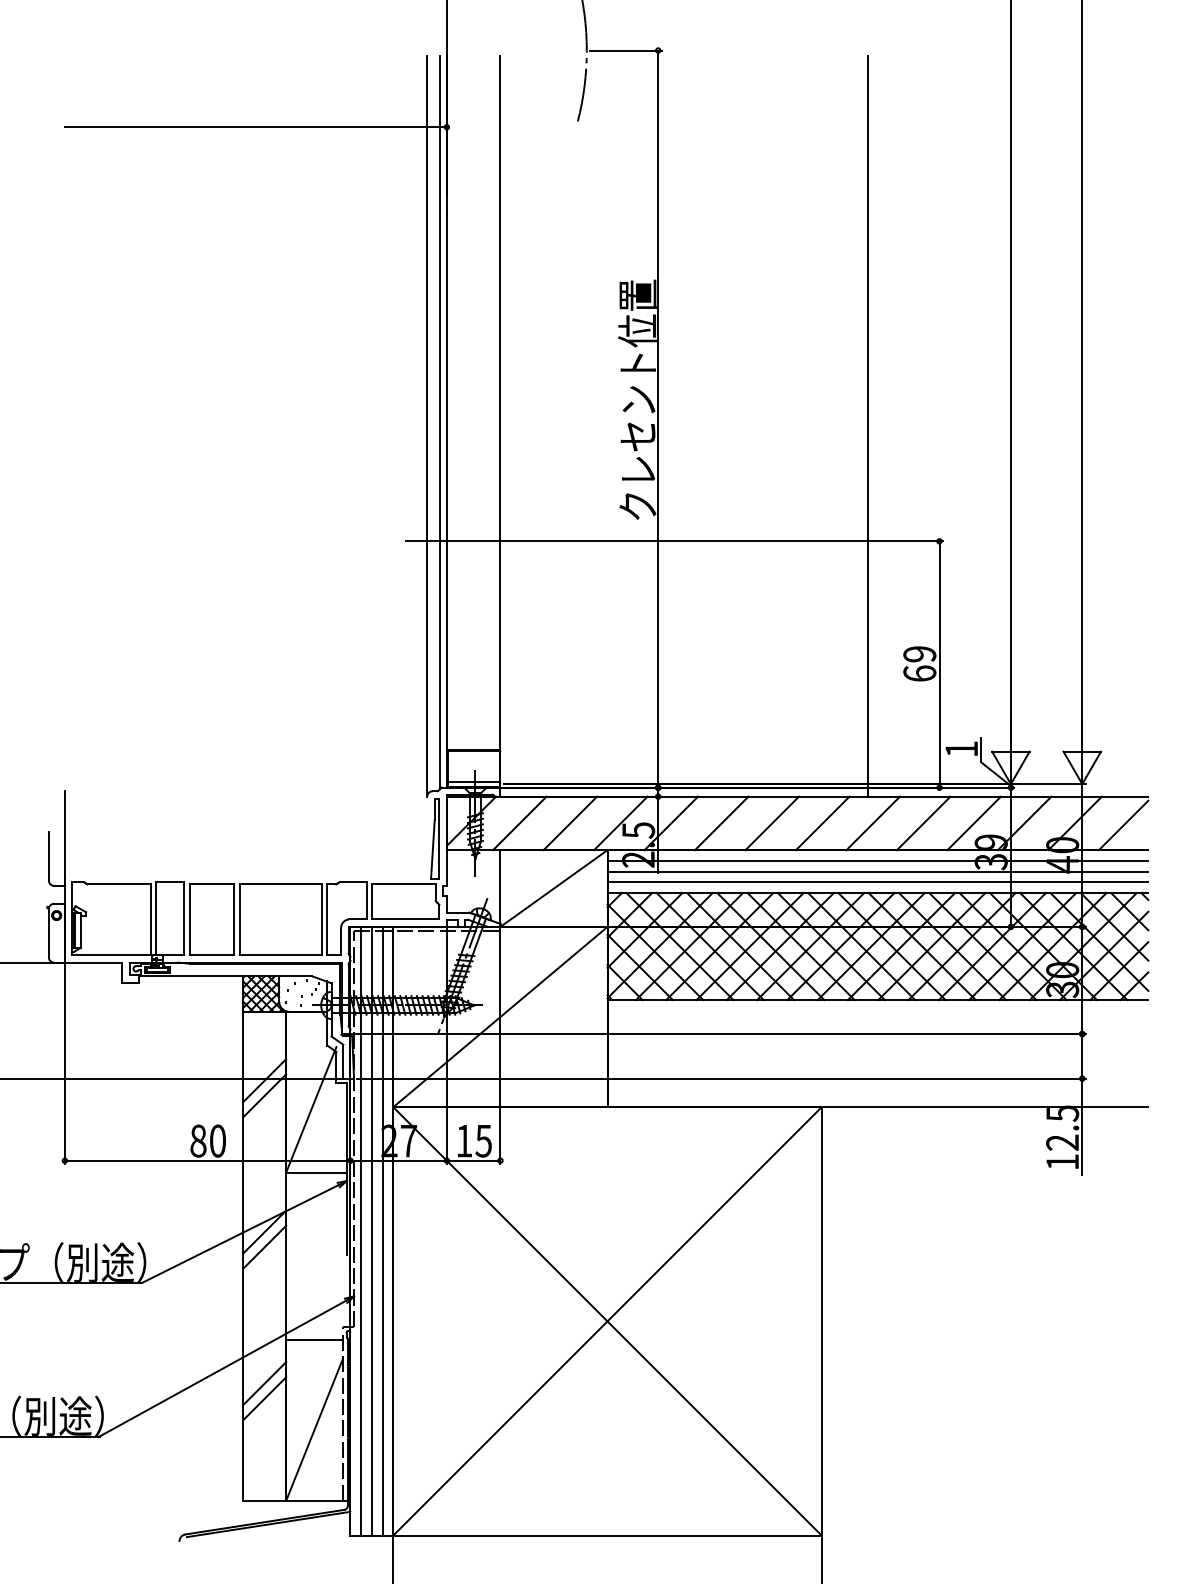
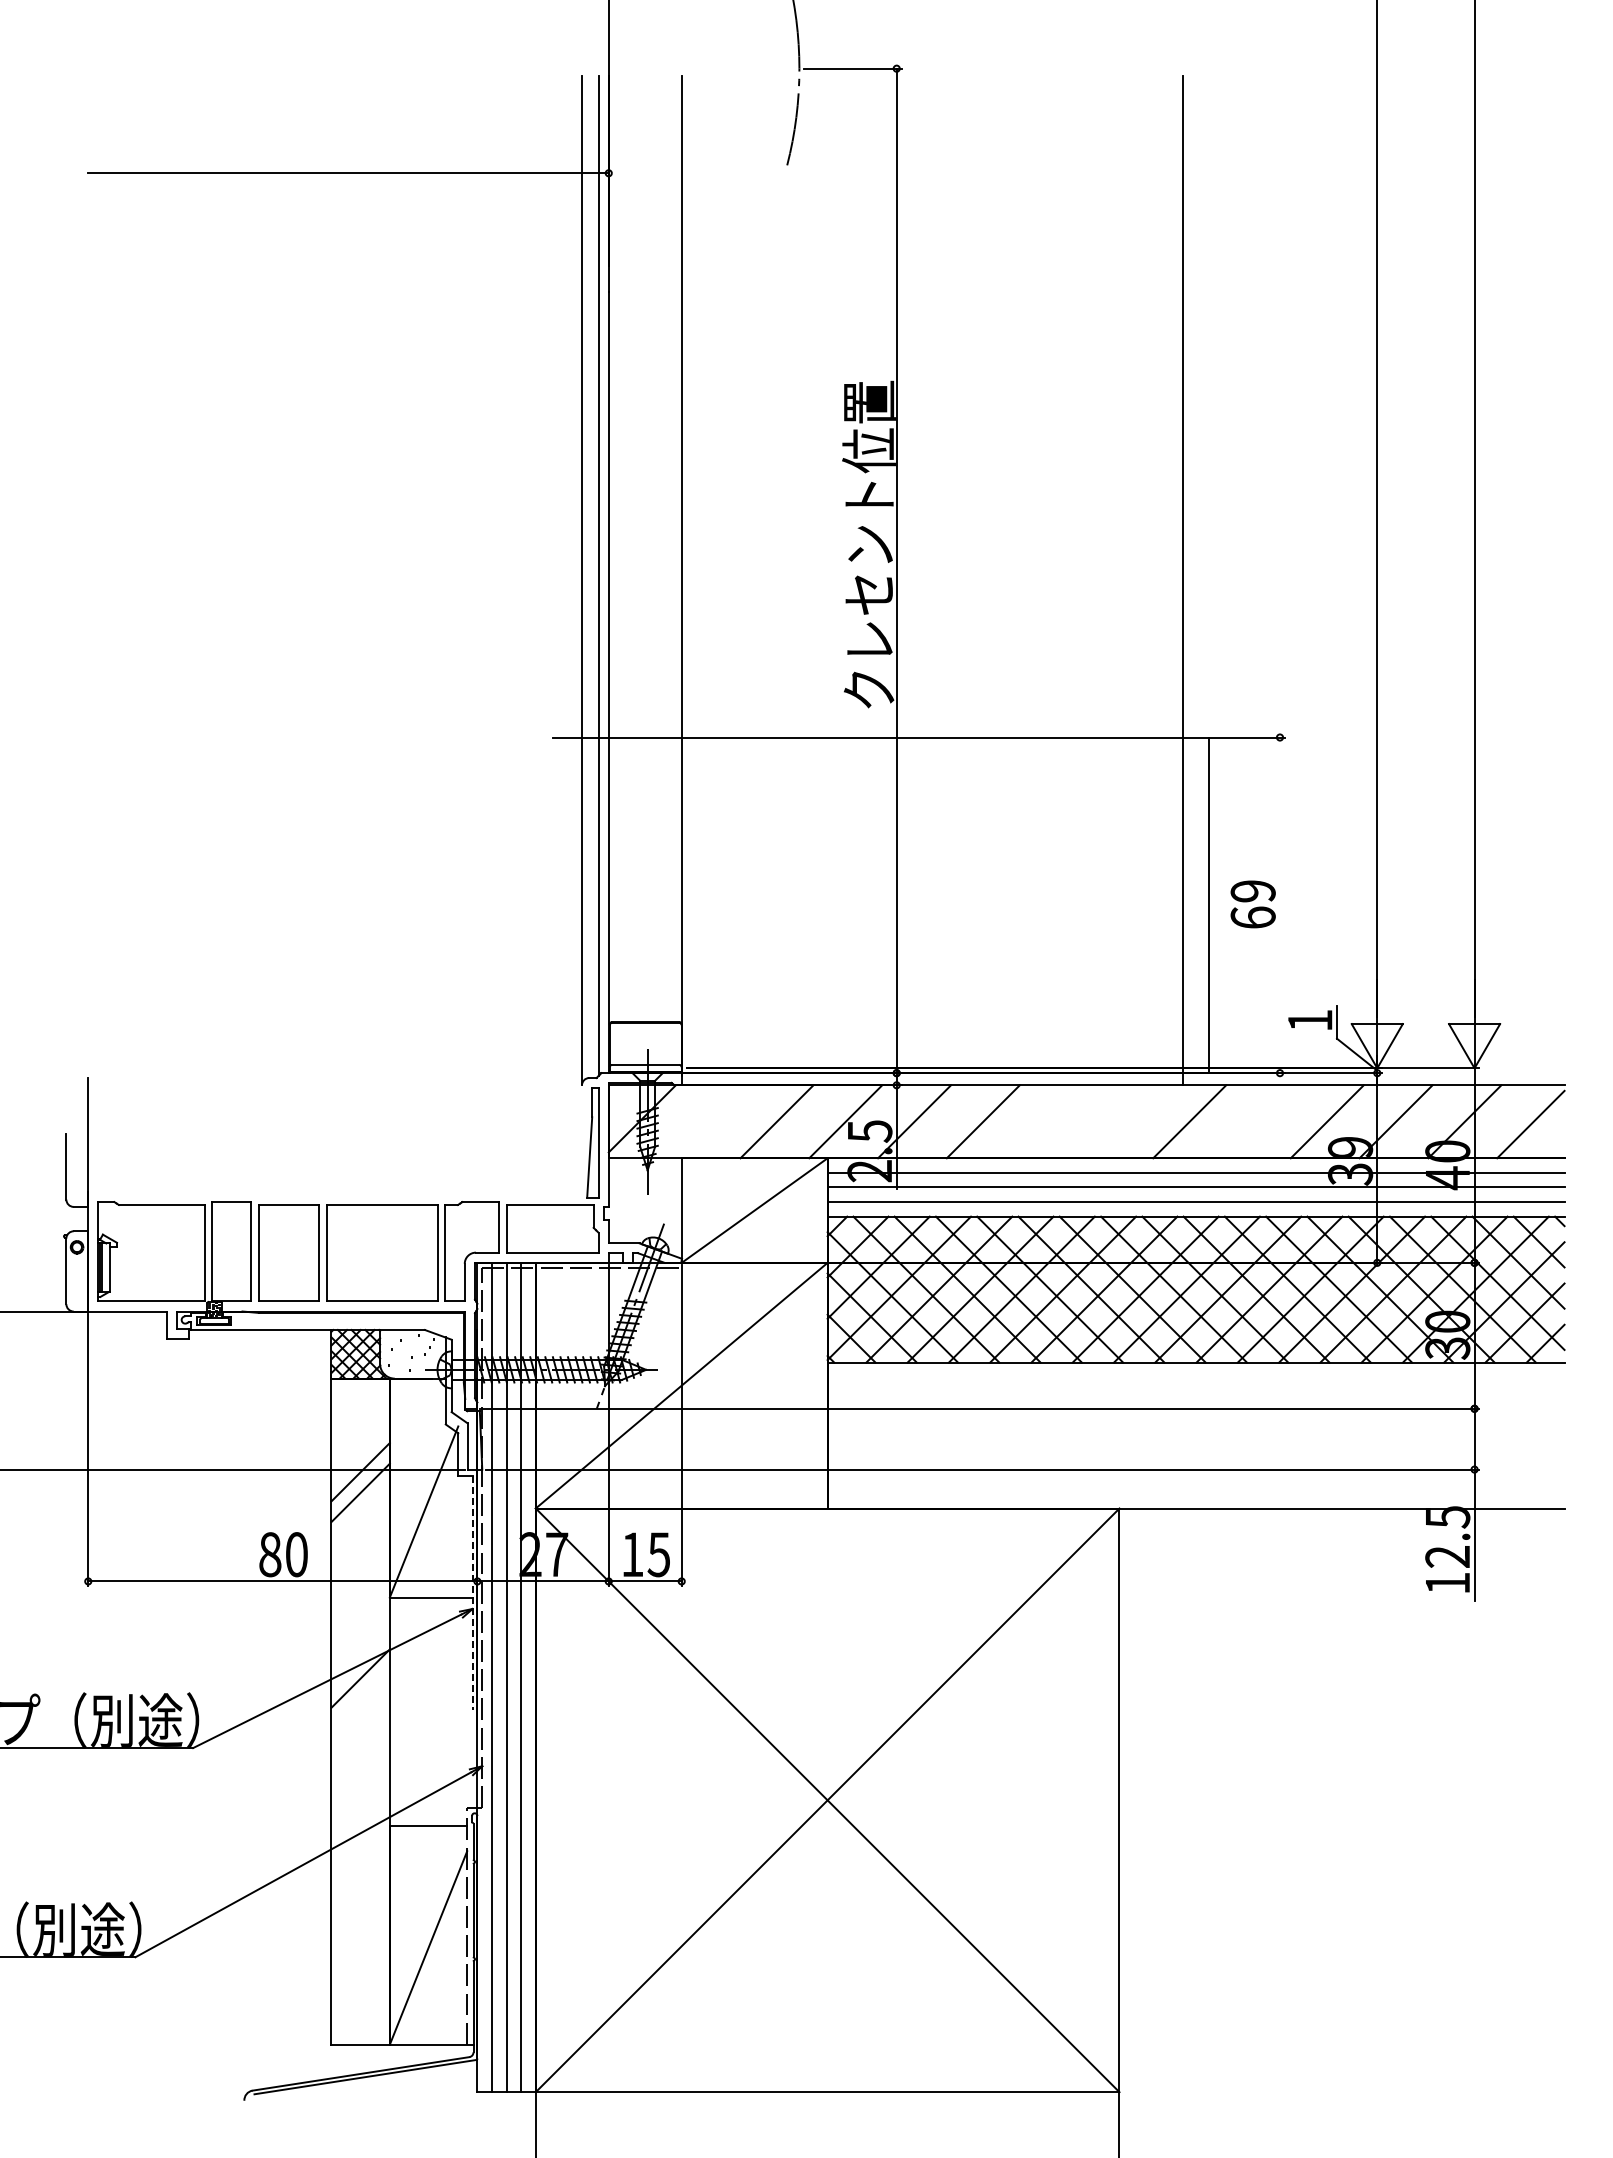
line: (939, 664) -> (1209, 905), moved
line: (519, 823) -> (707, 1121), removed
line: (771, 823) -> (1051, 1121), removed
line: (822, 823) -> (1120, 1121), removed
line: (923, 823) -> (1258, 1121), removed
line: (346, 1169) -> (472, 1593), solid -> dashed
line: (264, 1247) -> (360, 1699), removed
line: (264, 1383) -> (360, 1884), removed
line: (264, 1398) -> (360, 1905), removed

